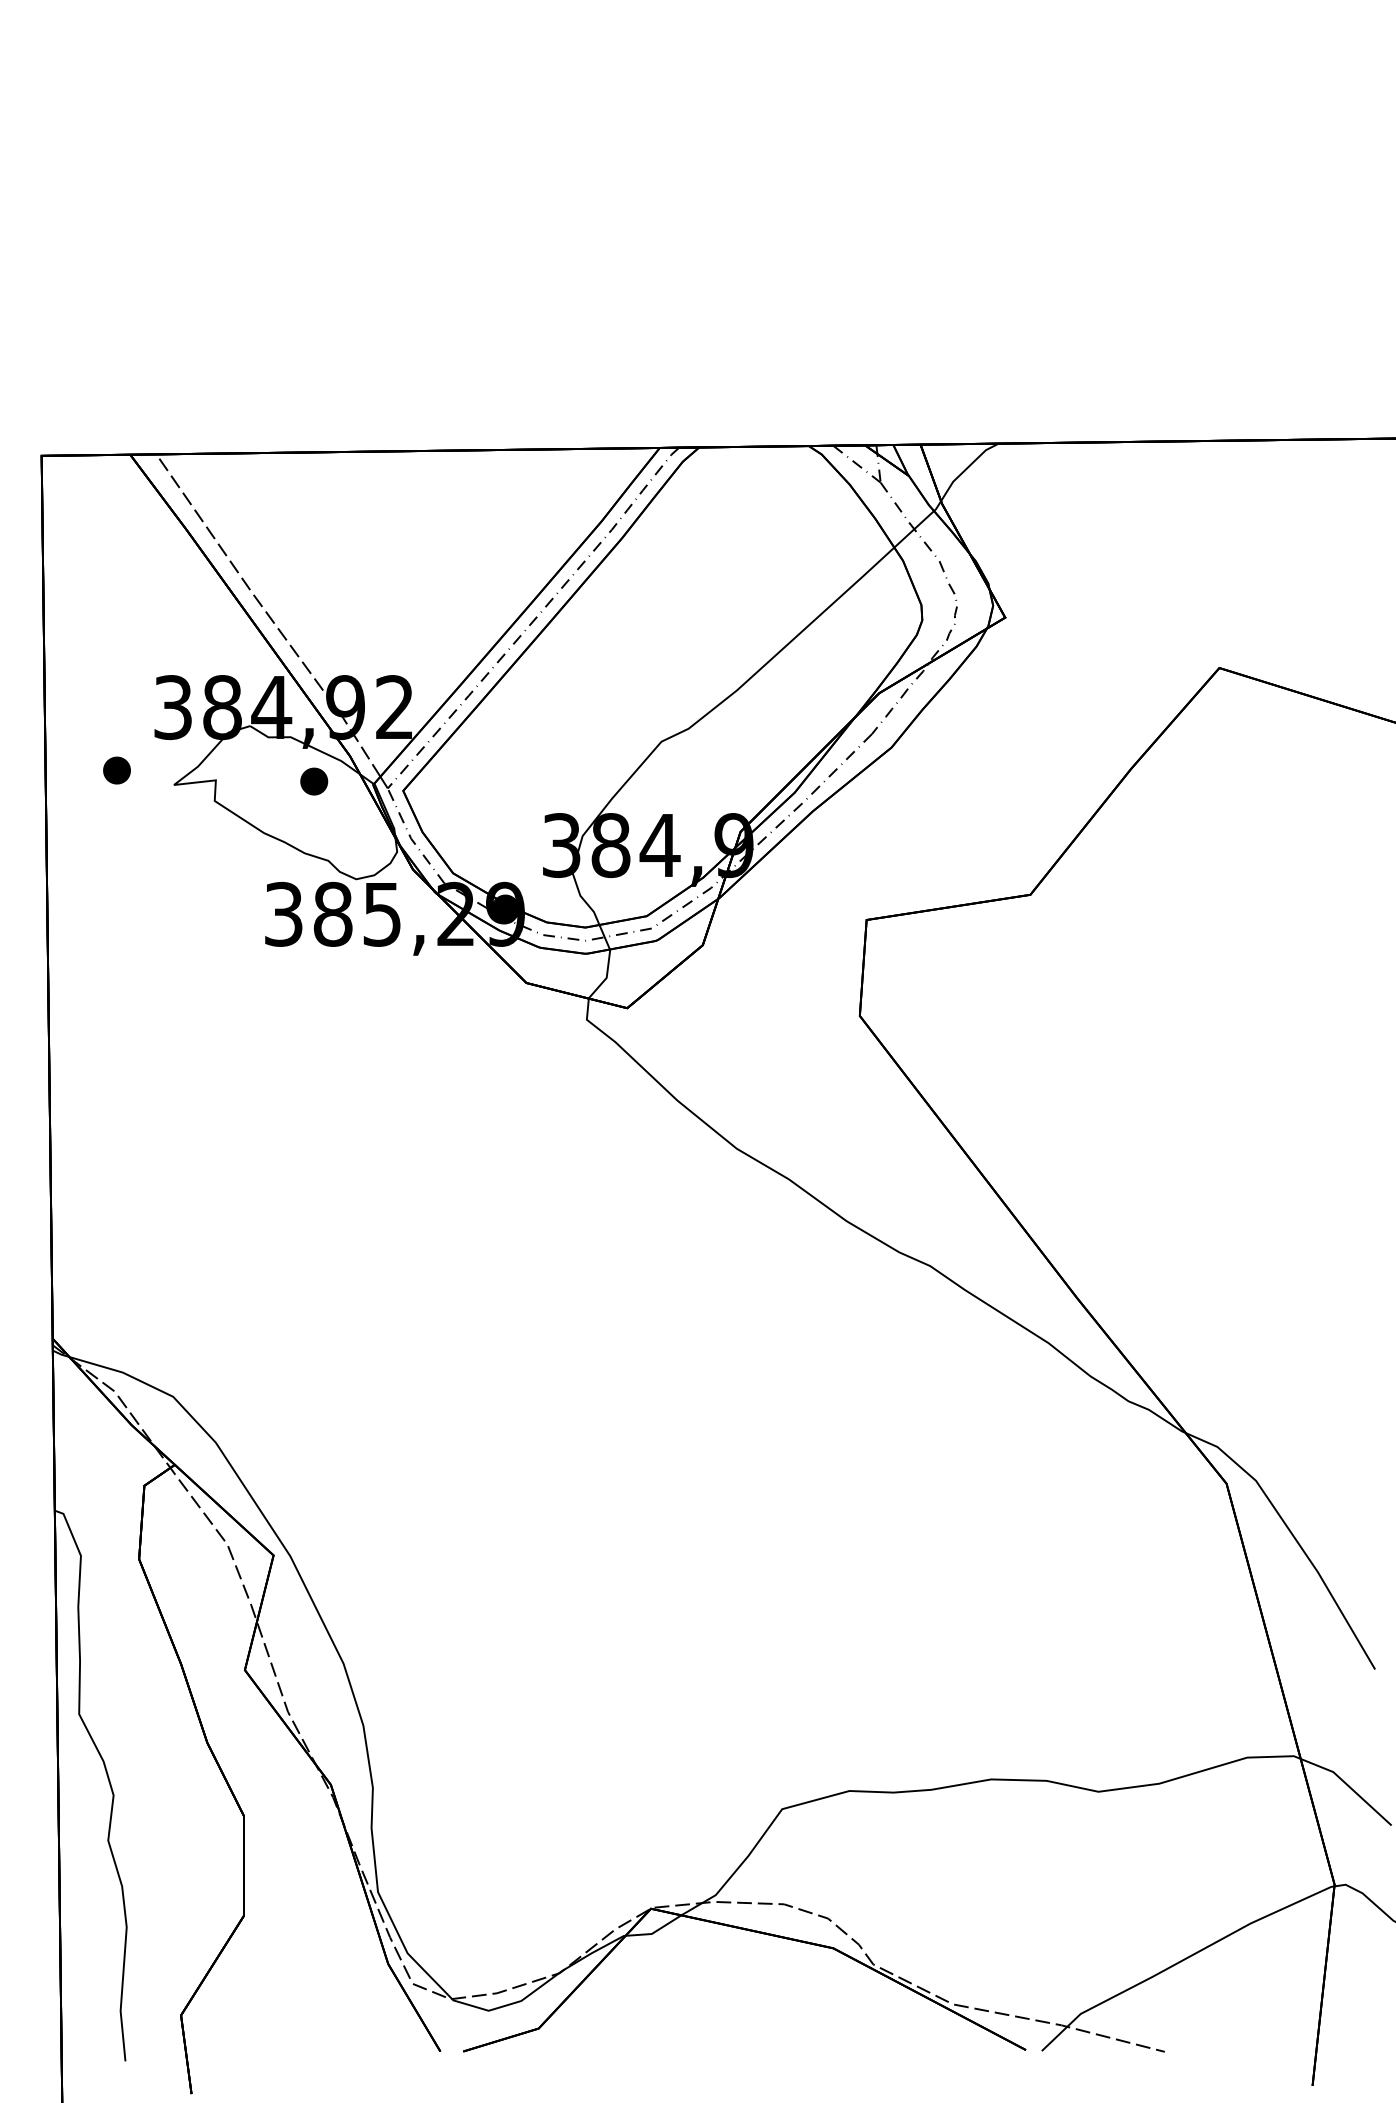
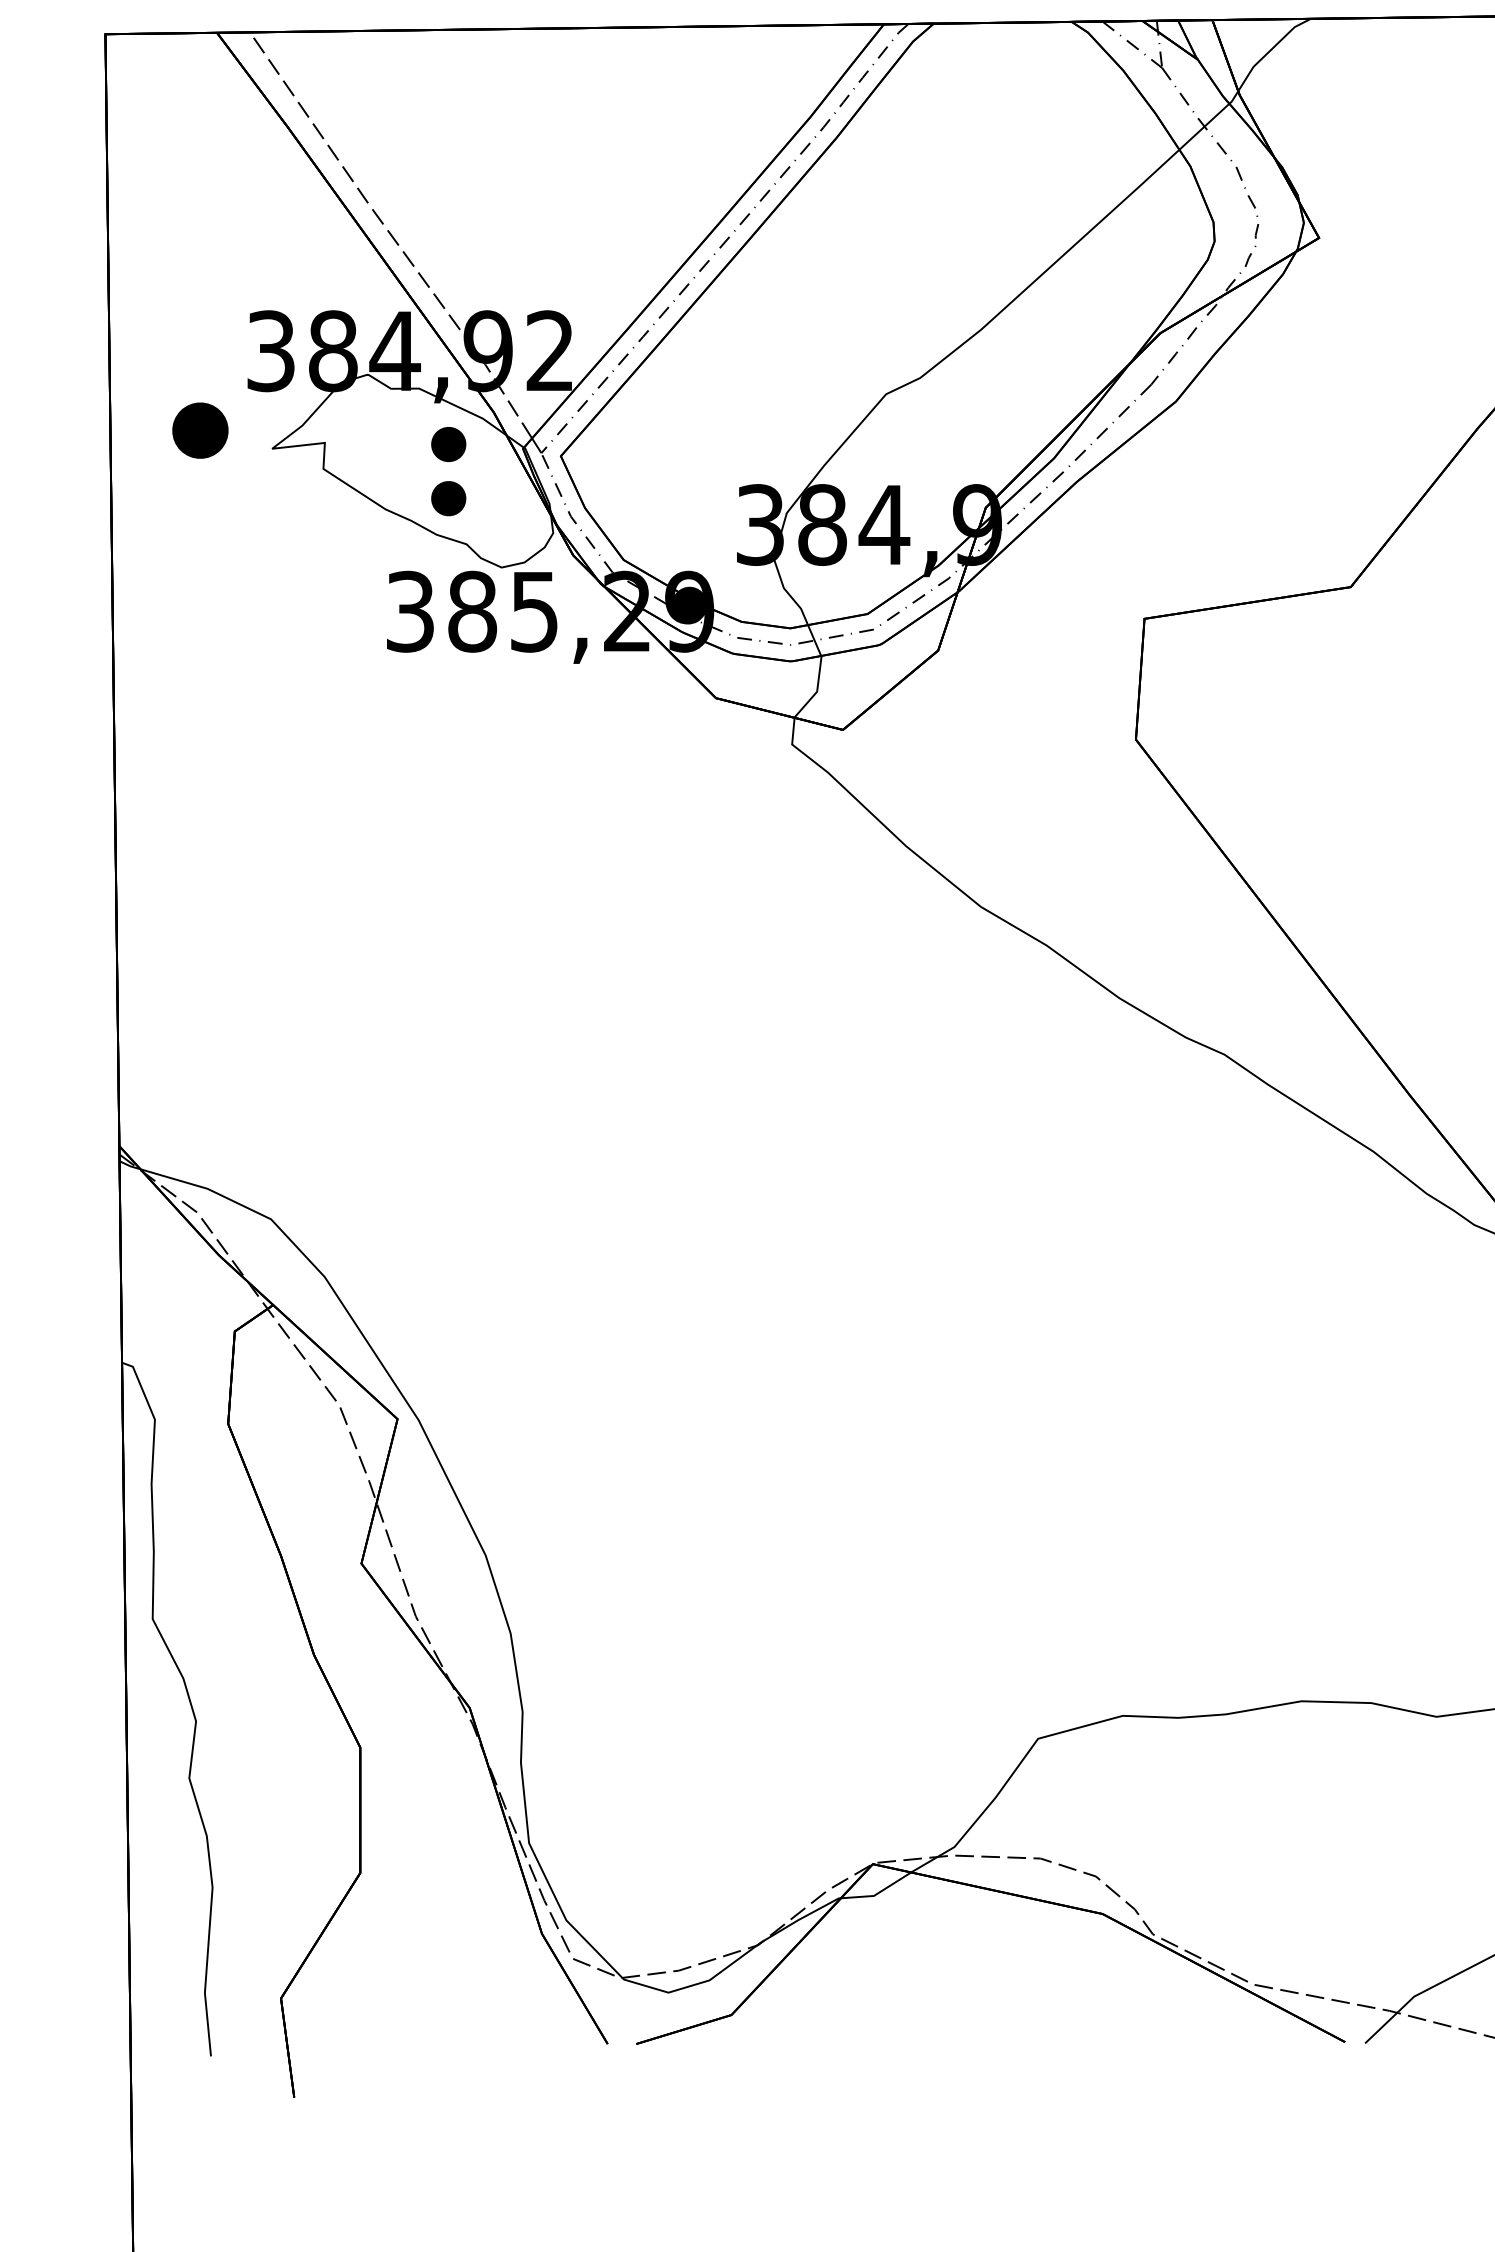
part: (116, 770) -> (199, 430), size x1.6
part: (314, 824) -> (449, 498), added

